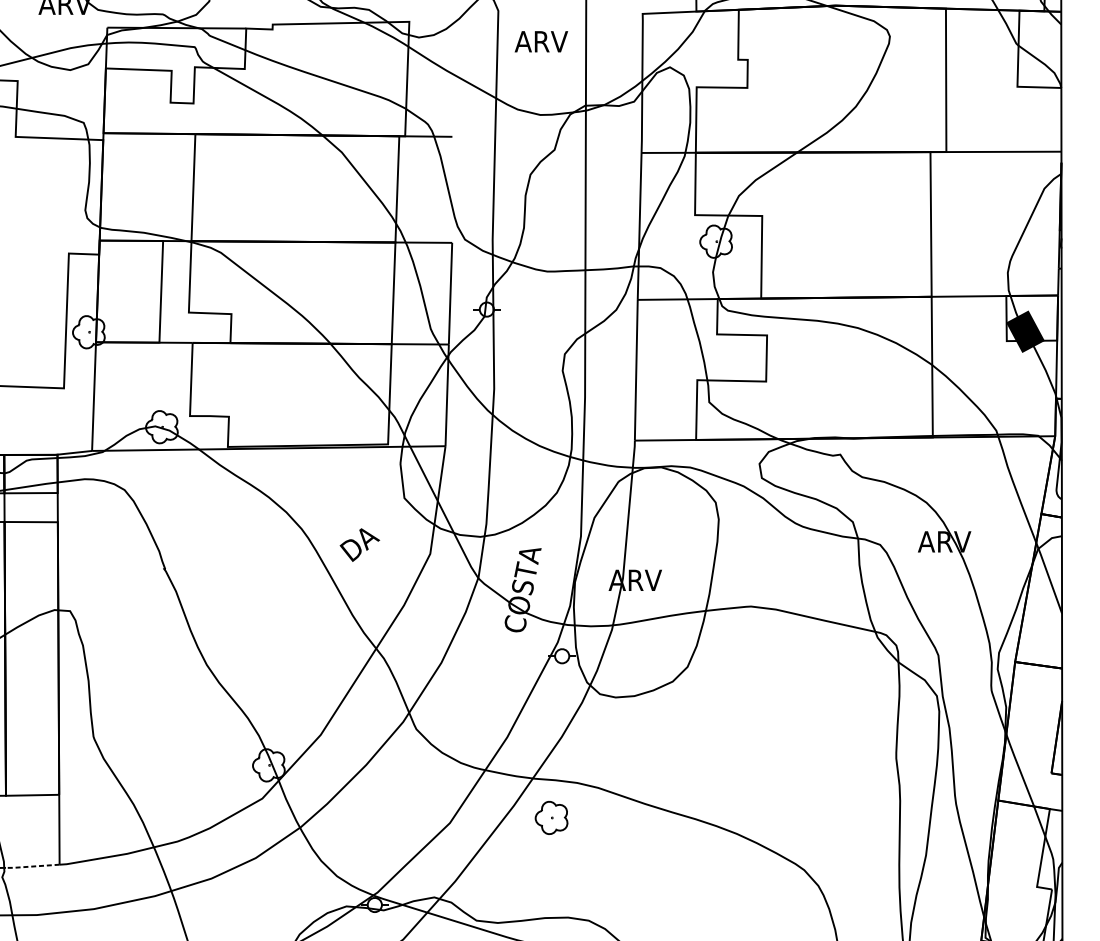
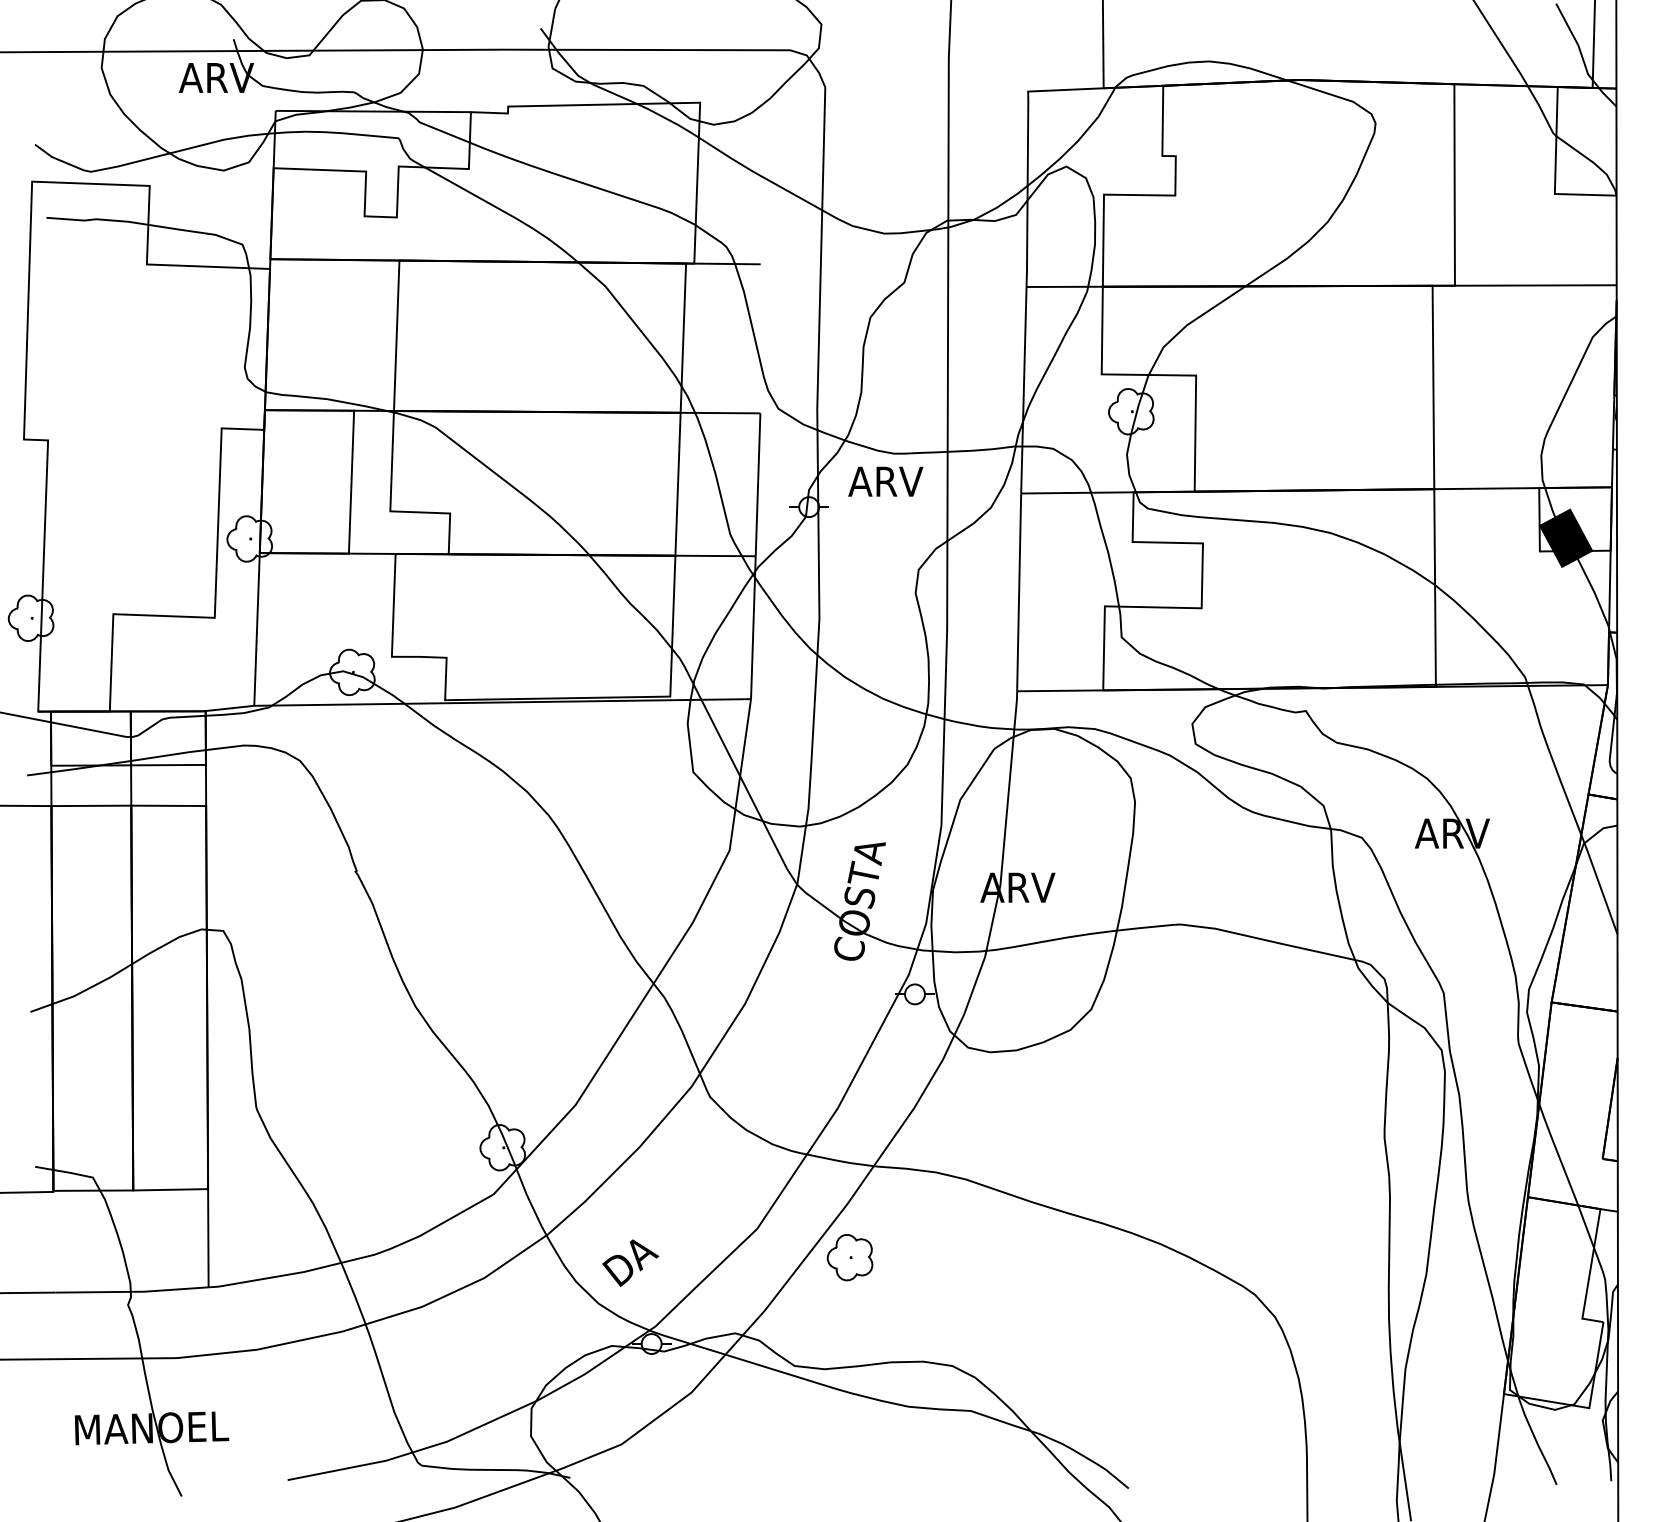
text: (541, 41) -> (885, 481), moved
text: (359, 544) -> (630, 1262), moved
part: (551, 817) -> (849, 1257), moved
line: (31, 866) -> (169, 1289), dashed -> solid

